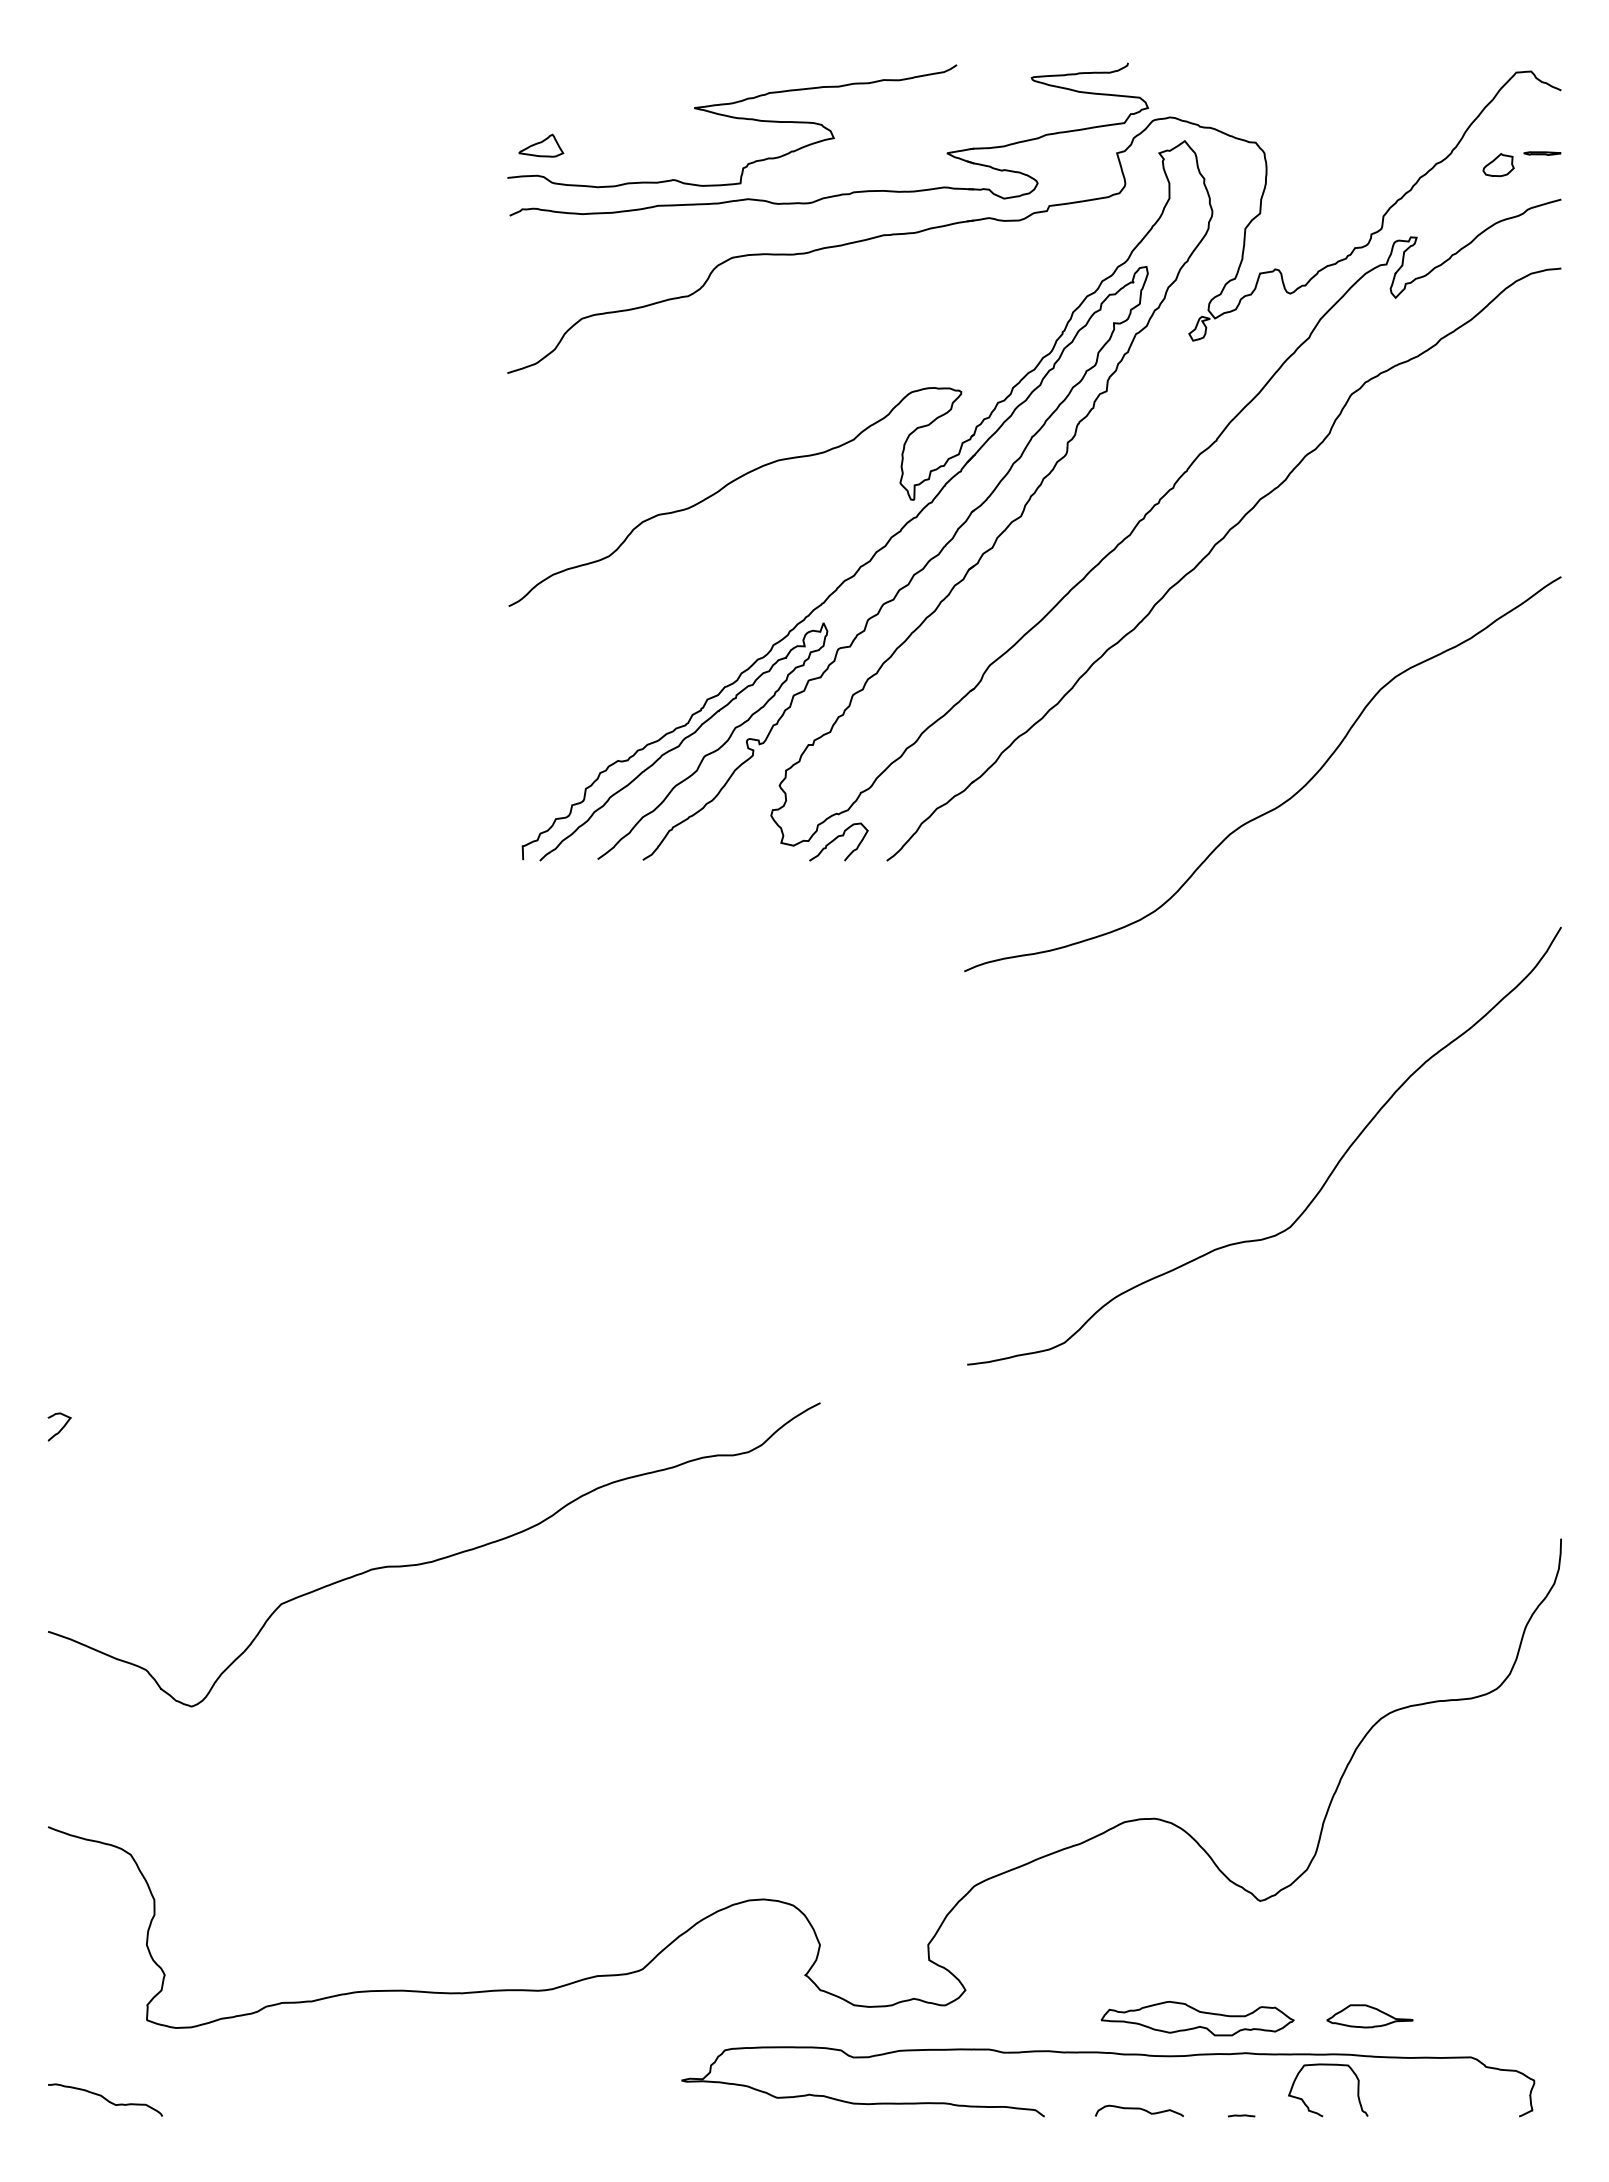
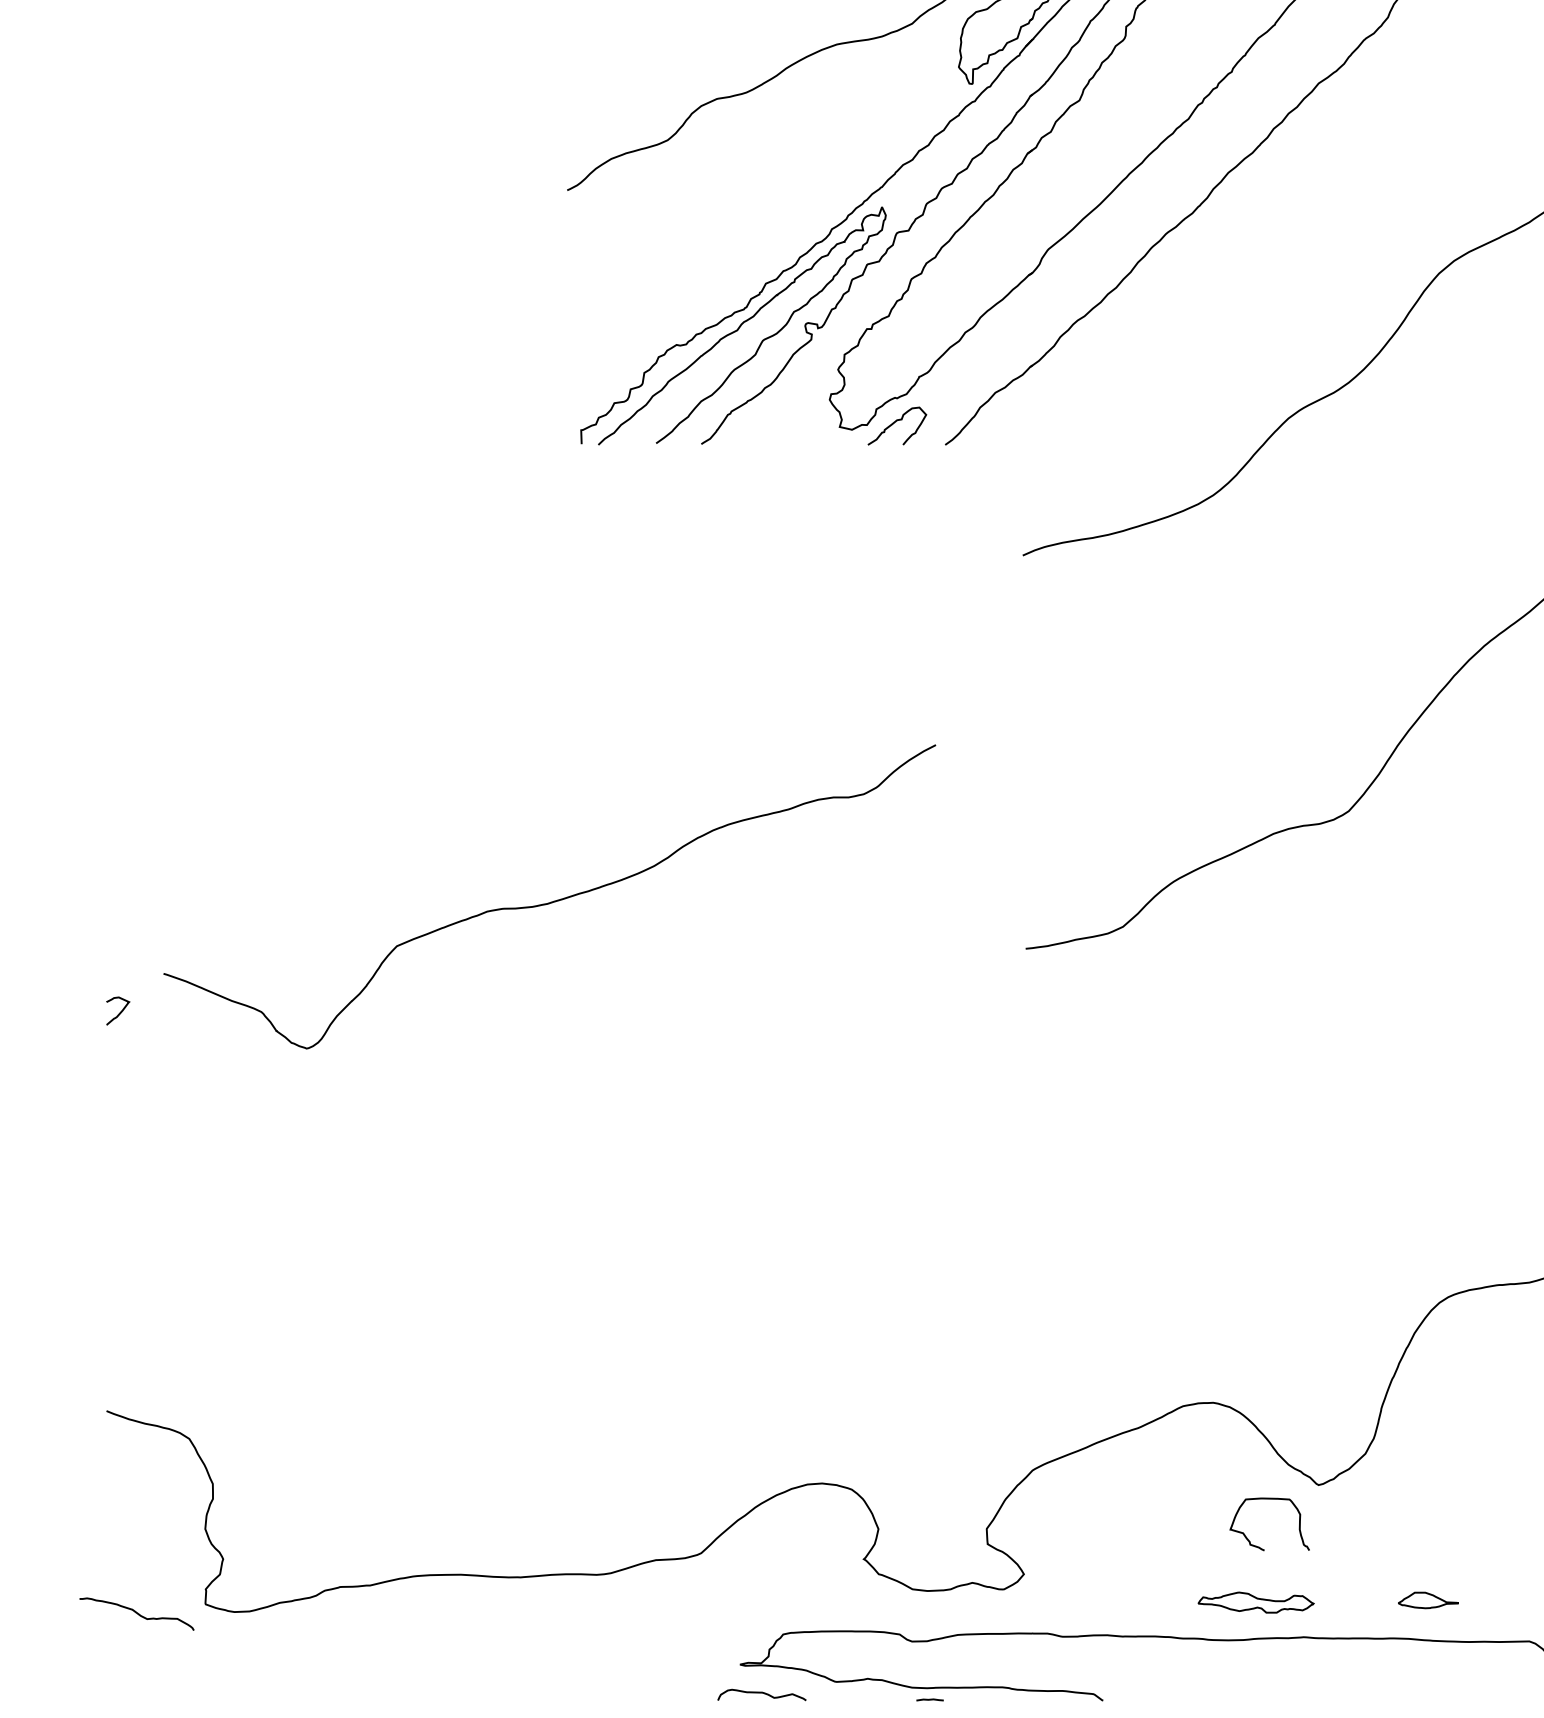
curve: (435, 1559) -> (550, 901), moved
part: (1369, 2016) -> (1427, 1600), size x0.7
part: (1197, 2018) -> (1255, 1602), size x0.6
curve: (105, 2099) -> (136, 1613), moved
curve: (1139, 2109) -> (761, 1693), moved
curve: (1317, 2112) -> (1258, 1546), moved
line: (1241, 2115) -> (929, 1699), moved

